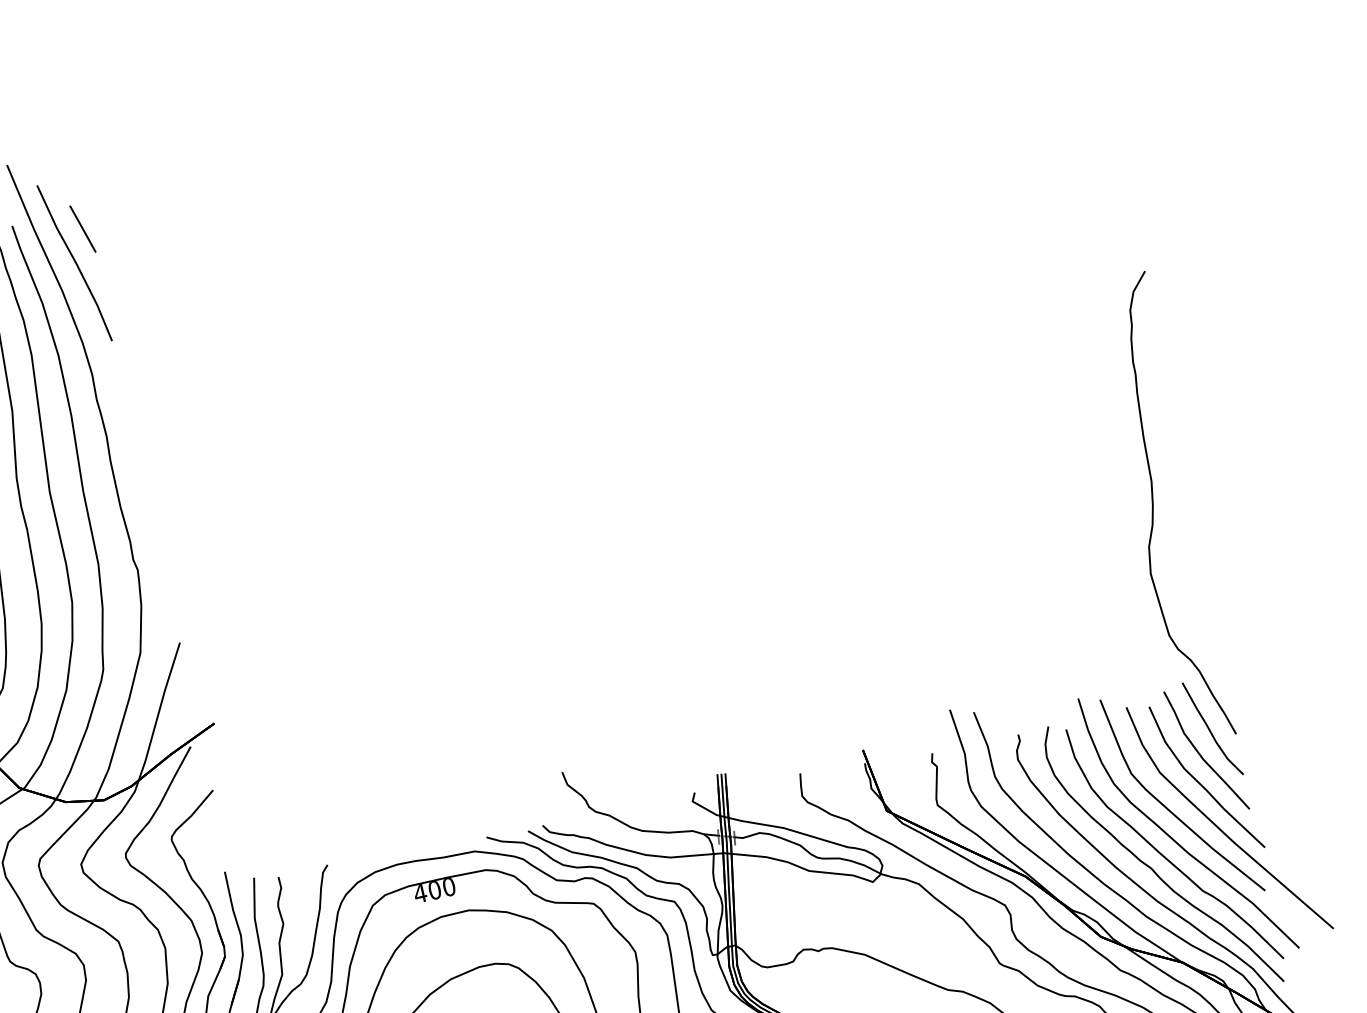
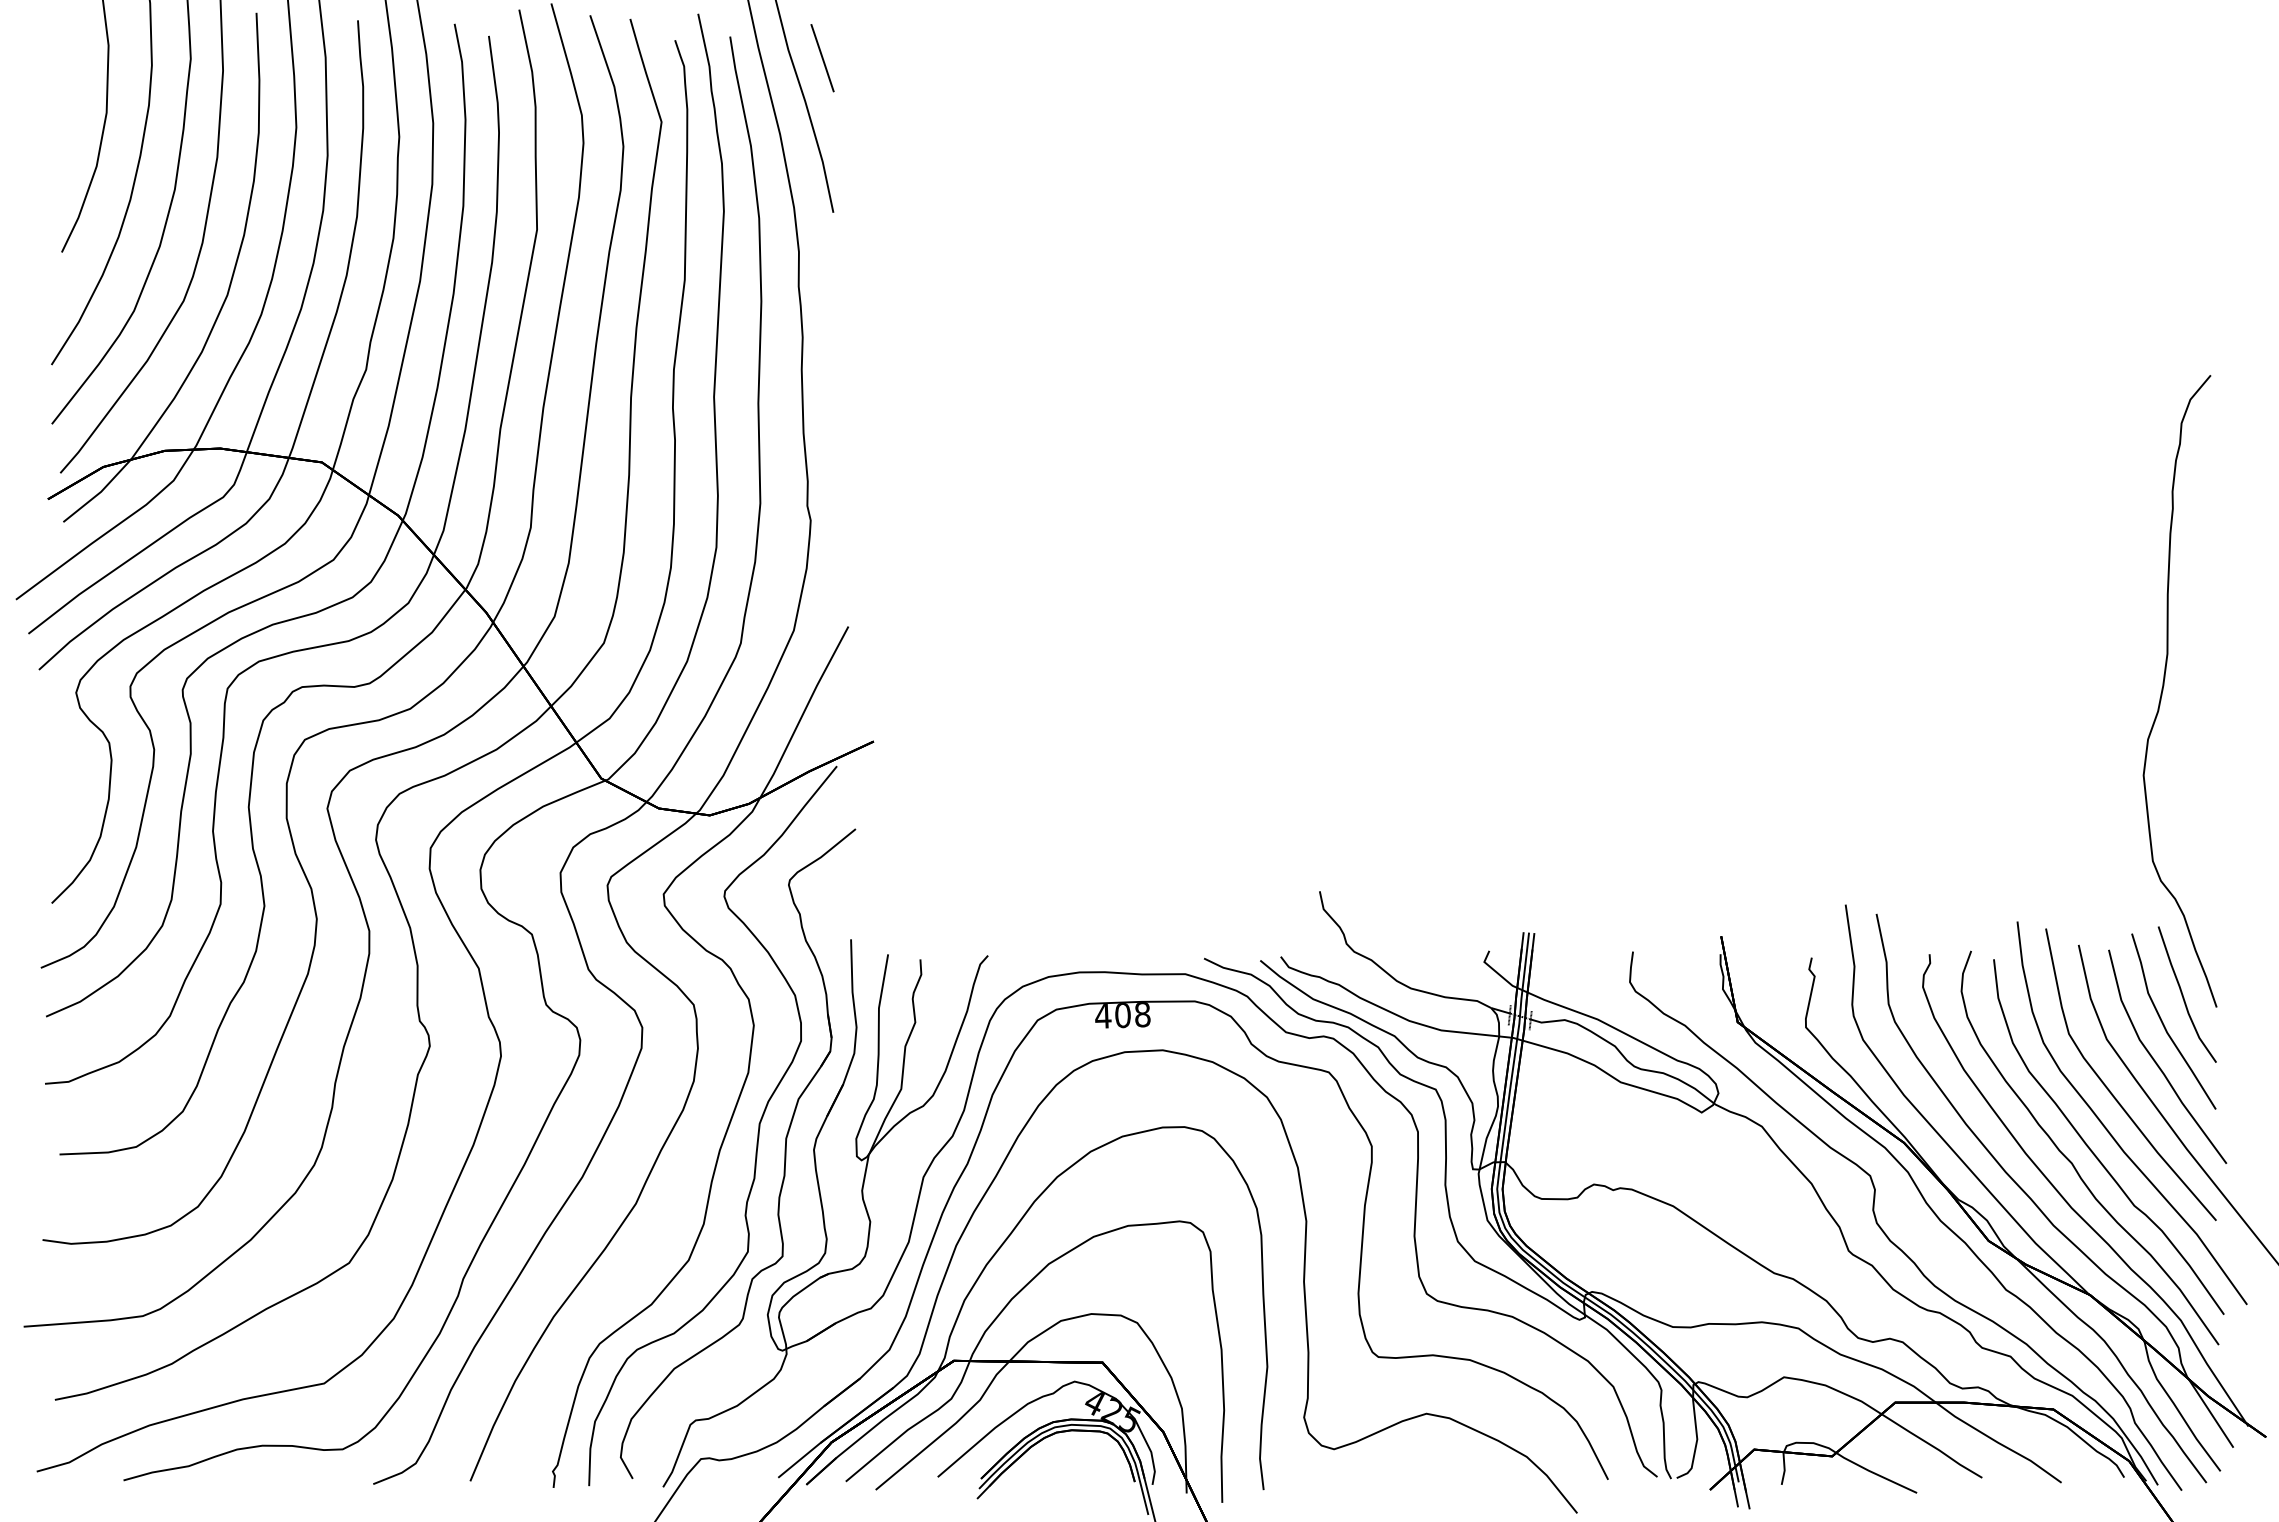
text: (449, 886) -> (1142, 1014), 400 -> 408

